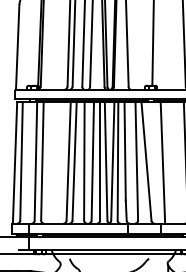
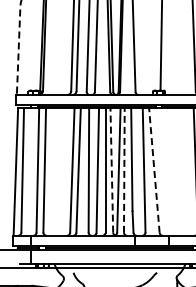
line: (17, 45) -> (18, 48), solid -> dashed
line: (105, 160) -> (111, 169), solid -> dashed
line: (118, 161) -> (124, 170), solid -> dashed
line: (146, 161) -> (154, 170), solid -> dashed
line: (162, 162) -> (171, 171), removed

